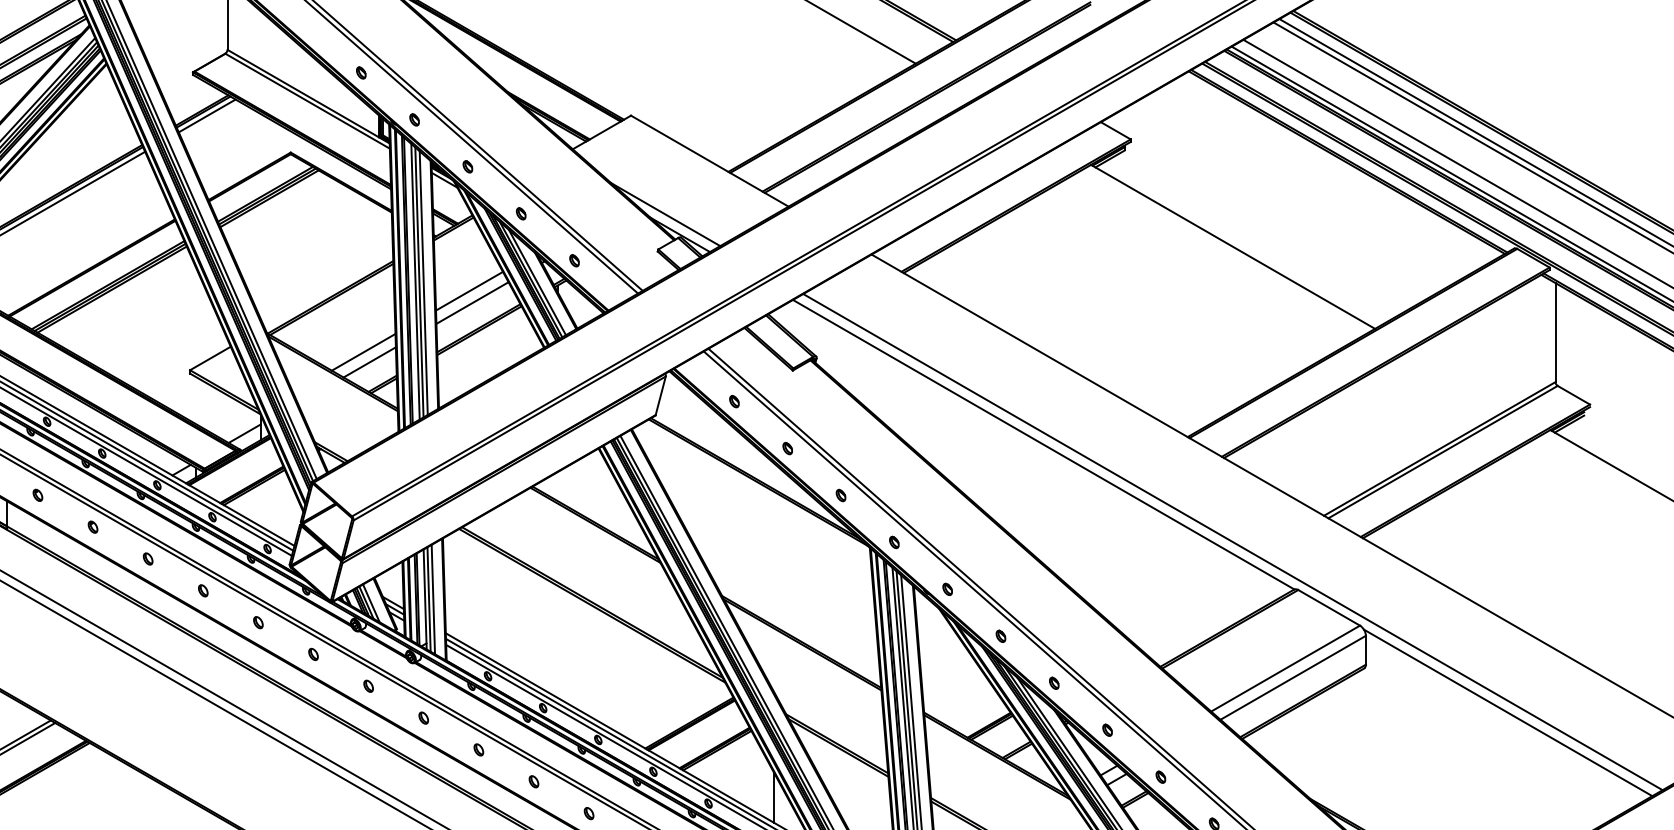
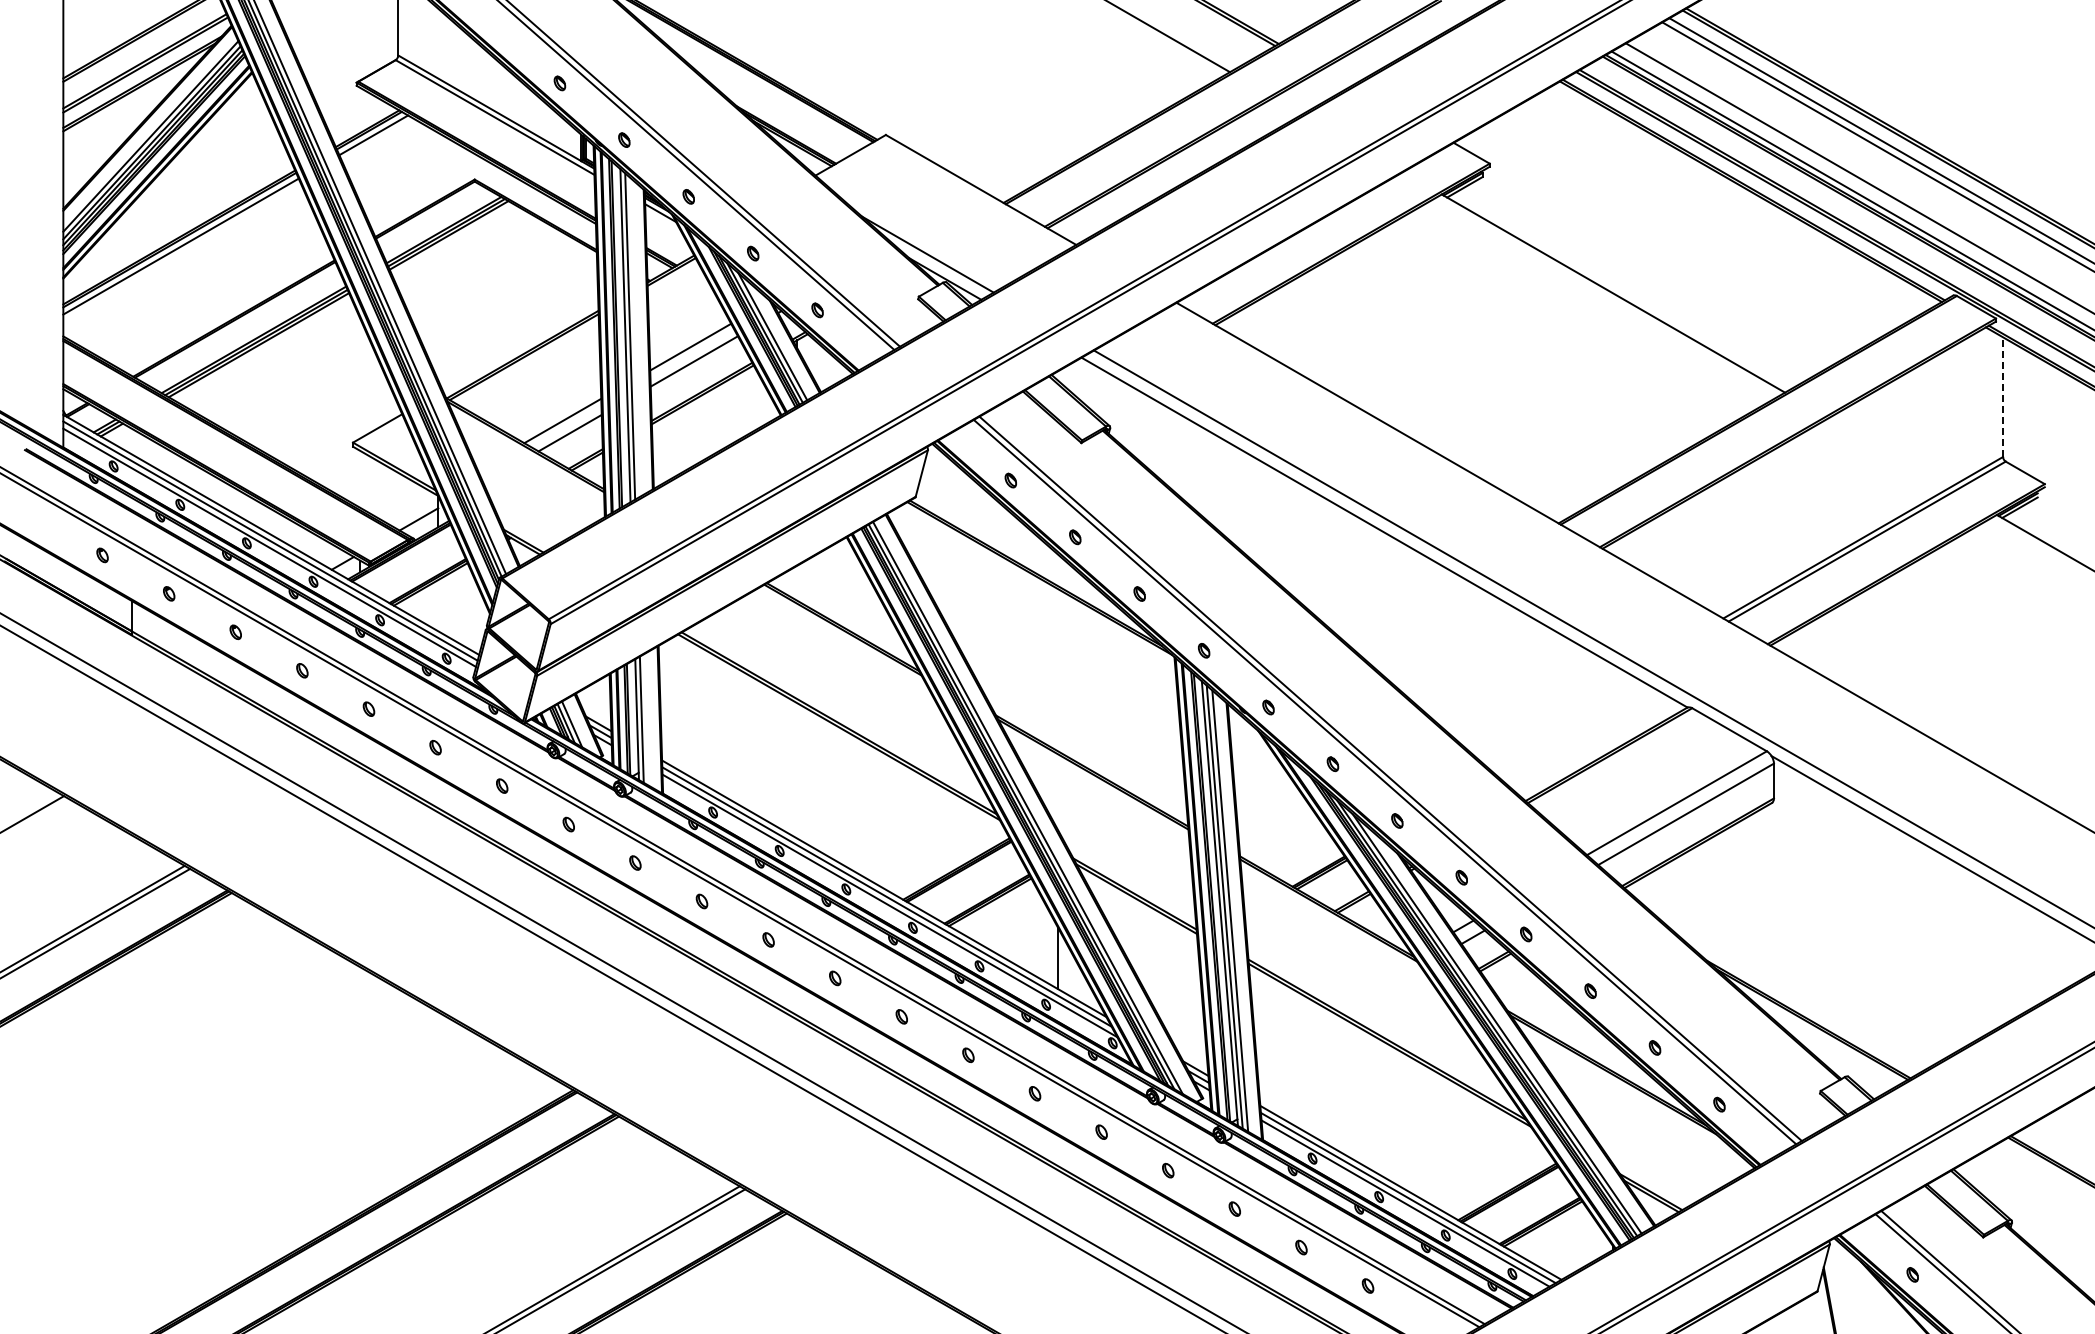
line: (423, 283) -> (635, 337), removed
line: (1555, 332) -> (2003, 397), solid -> dashed
line: (433, 599) -> (647, 719), removed

